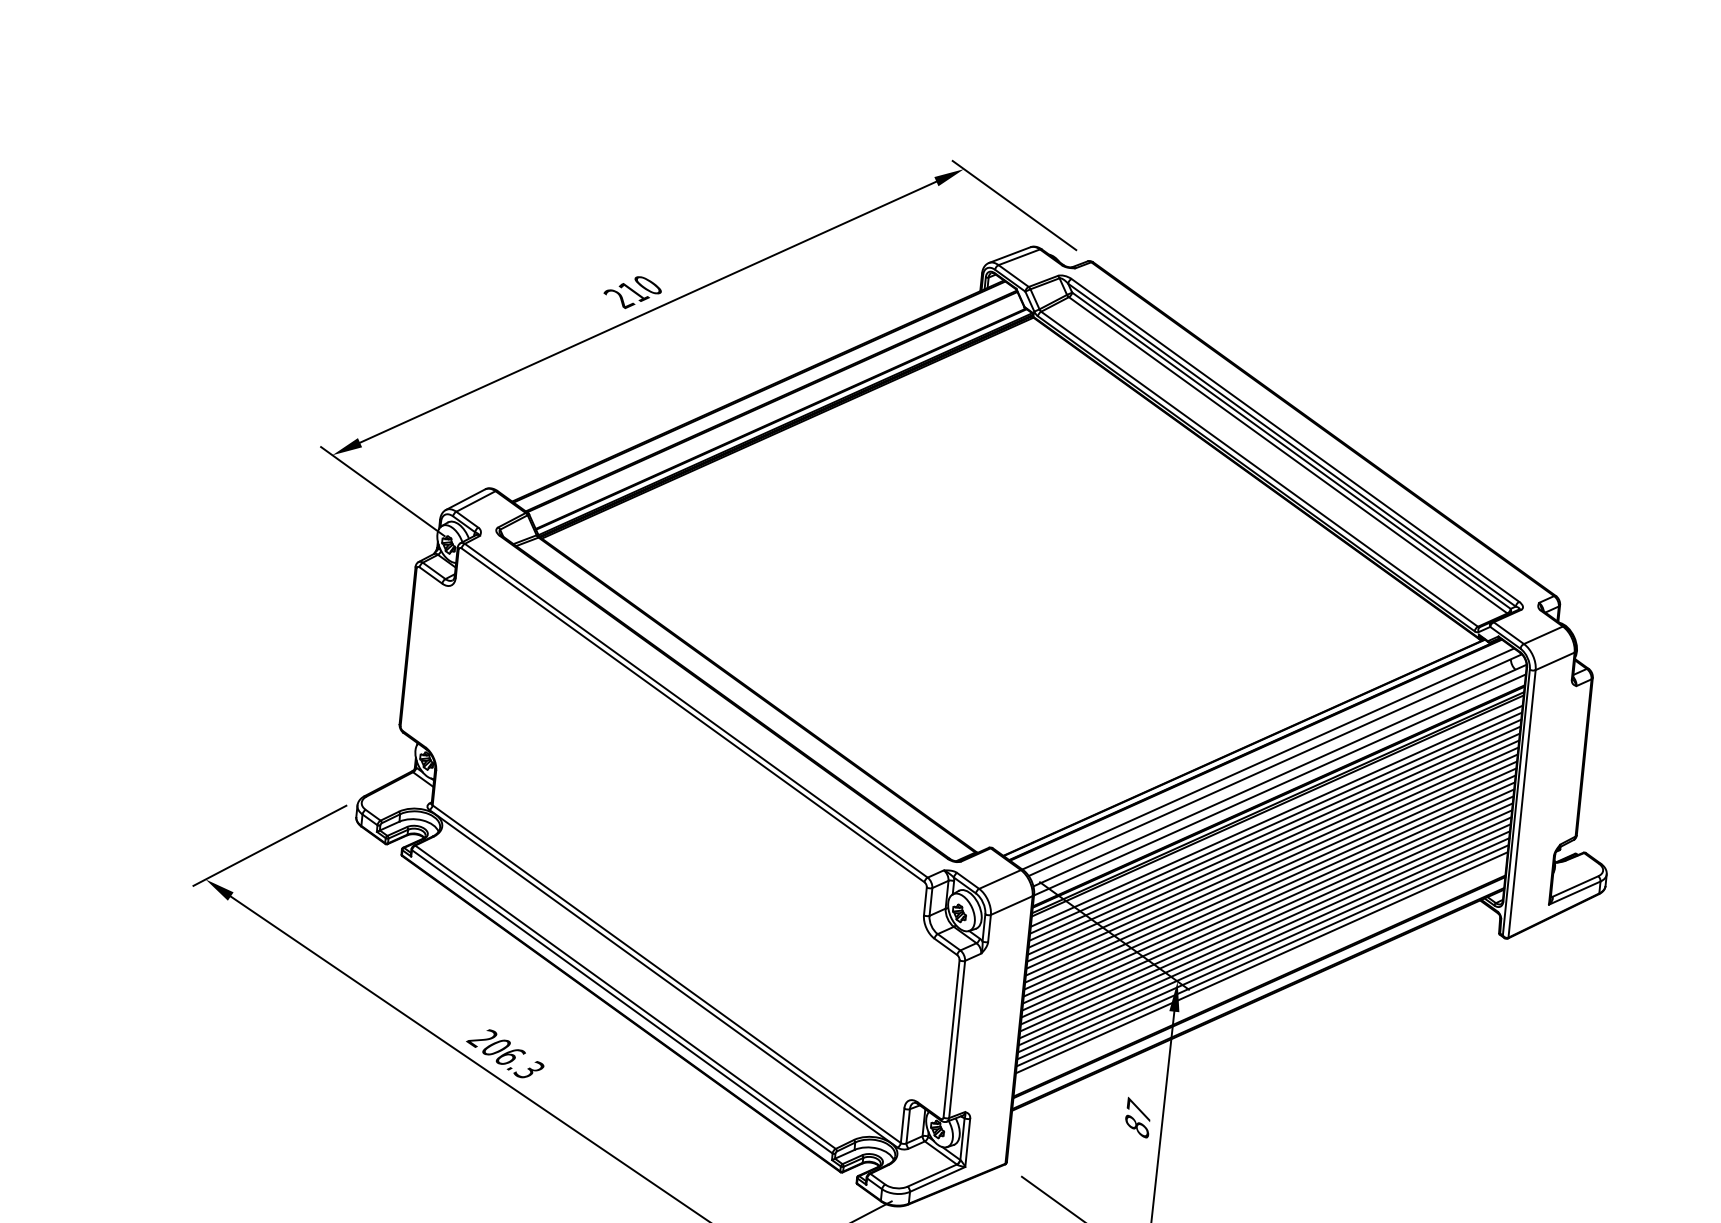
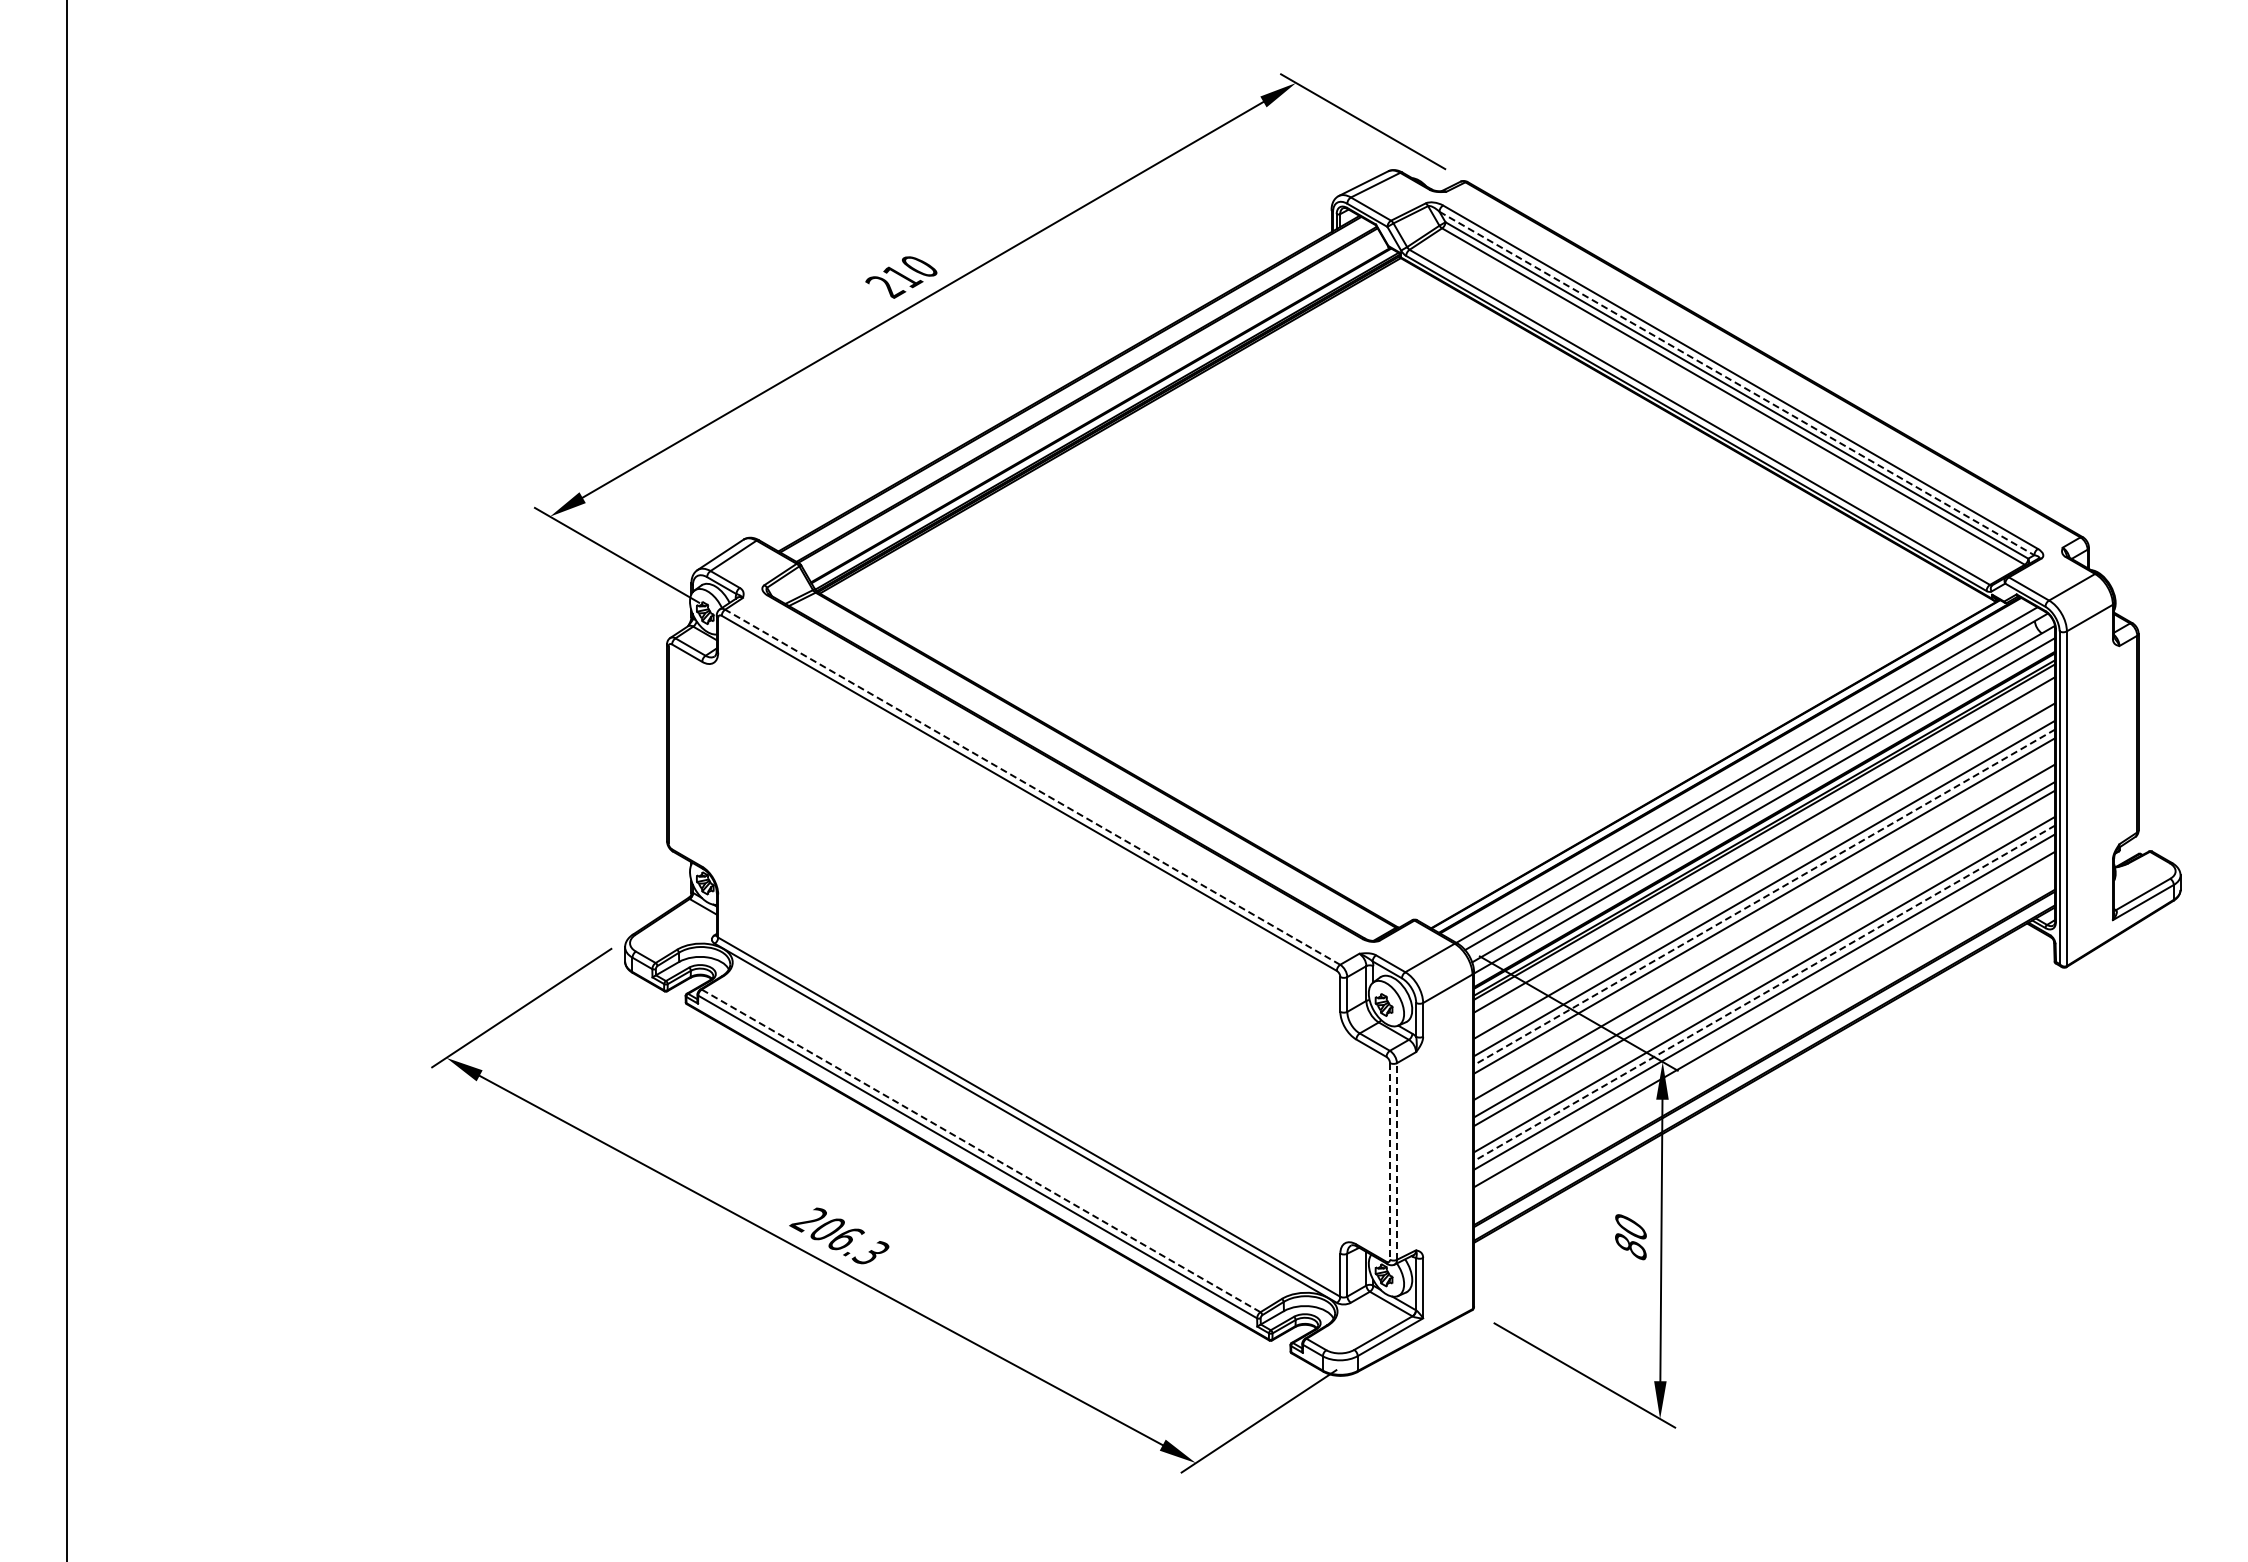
line: (1292, 445) -> (1737, 383), solid -> dashed
line: (696, 710) -> (1032, 787), solid -> dashed
line: (1275, 823) -> (1764, 853), removed
line: (1275, 830) -> (1764, 862), removed
line: (1273, 843) -> (1764, 879), removed
line: (1272, 858) -> (1764, 897), solid -> dashed
line: (1270, 871) -> (1764, 914), removed
line: (1270, 879) -> (1764, 923), removed
line: (1268, 892) -> (1764, 940), removed
line: (1266, 913) -> (1764, 966), removed
line: (1266, 920) -> (1764, 975), removed
line: (1264, 935) -> (1764, 993), solid -> dashed
line: (1263, 948) -> (1764, 1010), removed
line: (1261, 962) -> (1764, 1027), removed
line: (625, 996) -> (981, 1150), solid -> dashed
line: (951, 1038) -> (1390, 1161), solid -> dashed
line: (957, 1038) -> (1397, 1160), solid -> dashed
text: (1138, 1109) -> (1630, 1225), 87 -> 80

